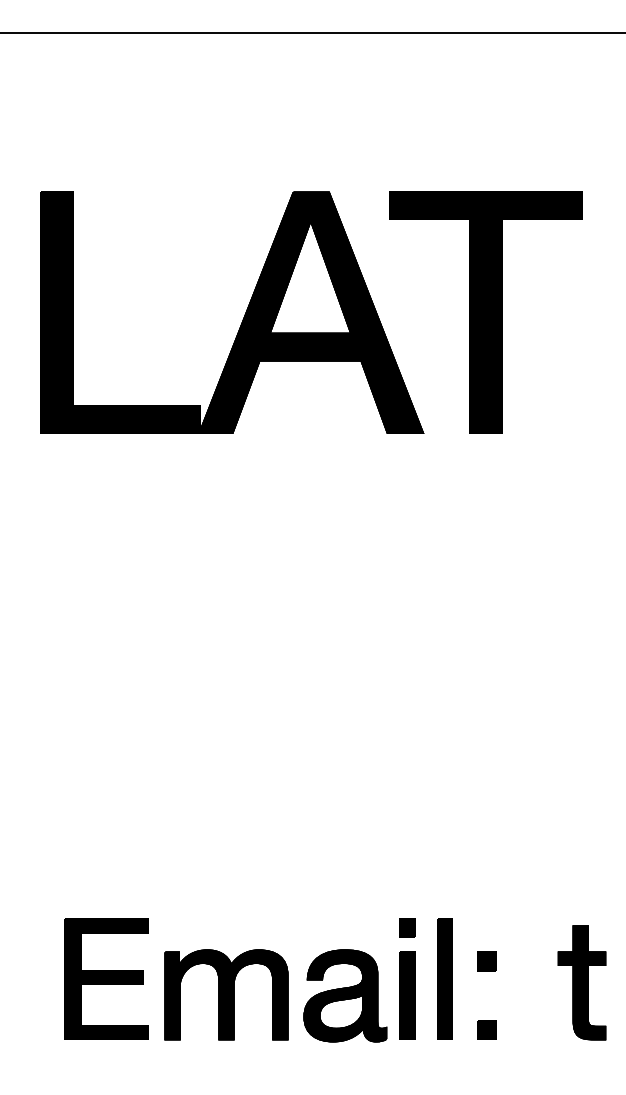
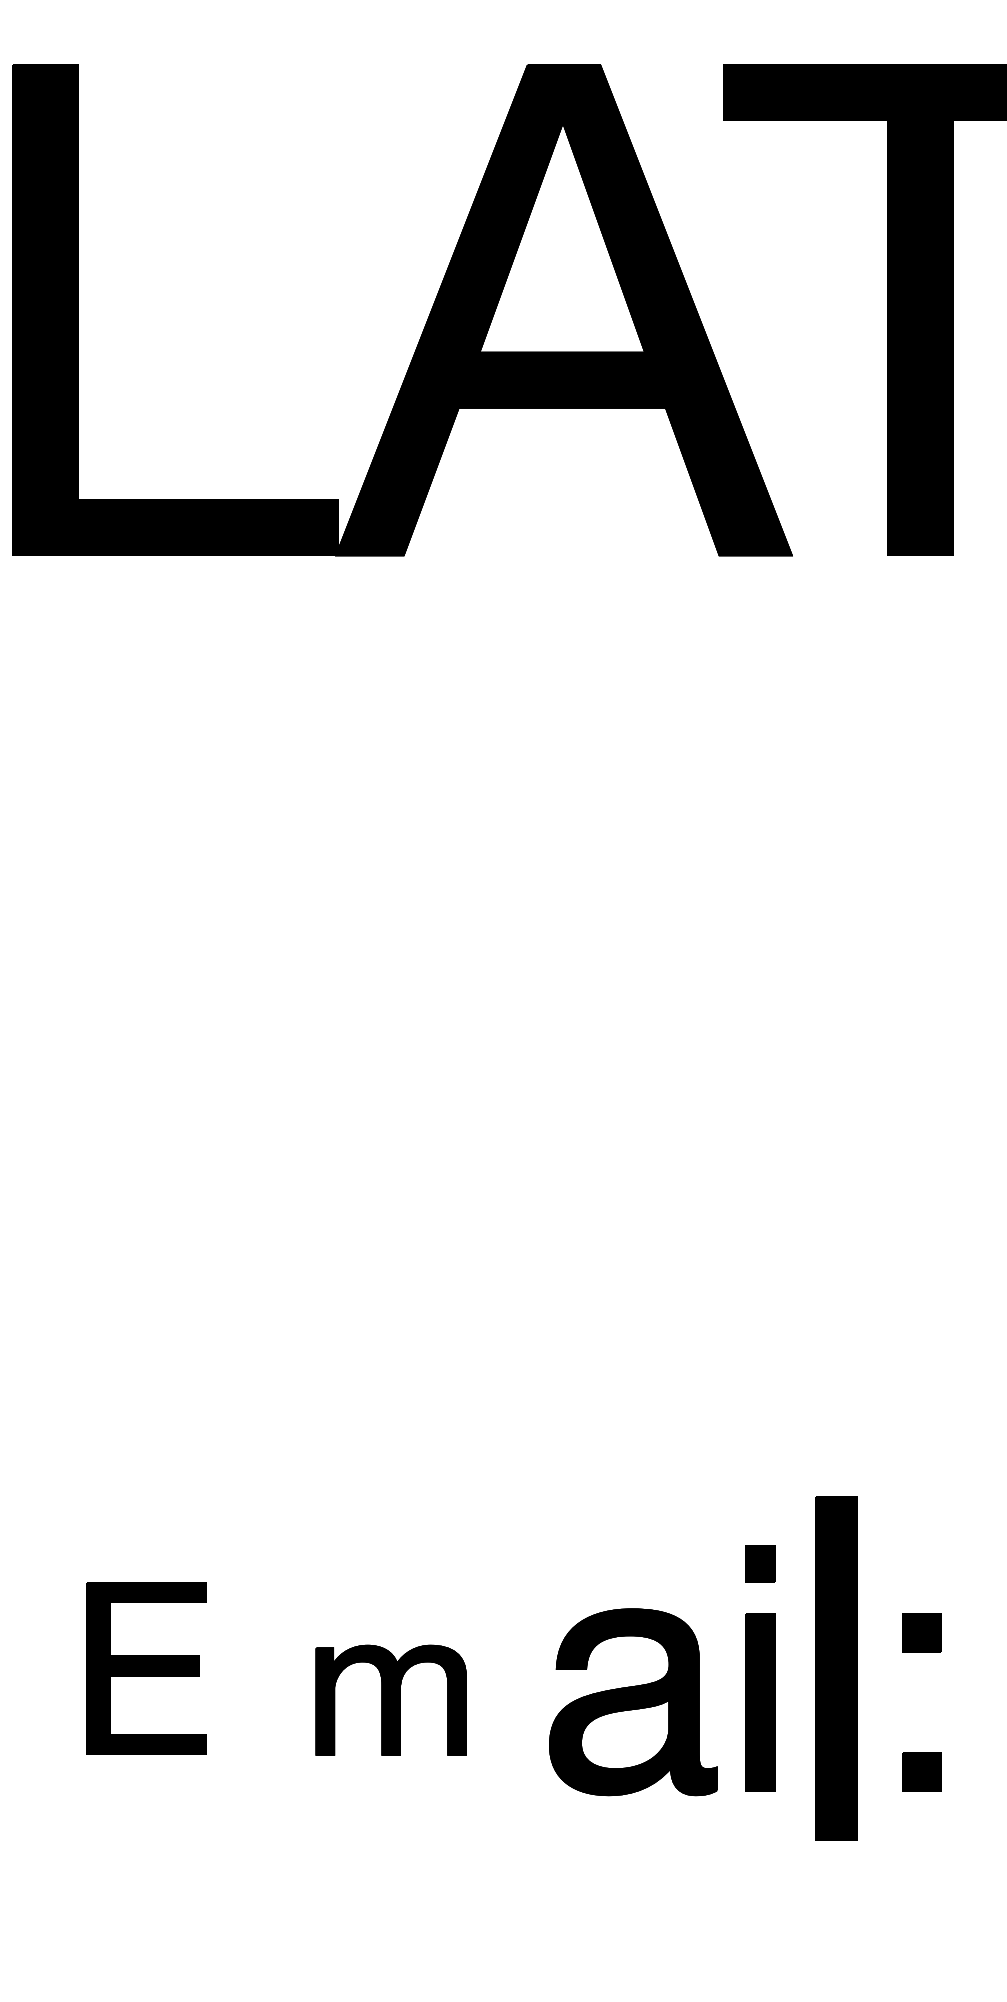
part: (106, 978) -> (146, 1666), size x0.7
part: (444, 978) -> (835, 1666), size x1.4
part: (226, 994) -> (391, 1699), size x0.6

